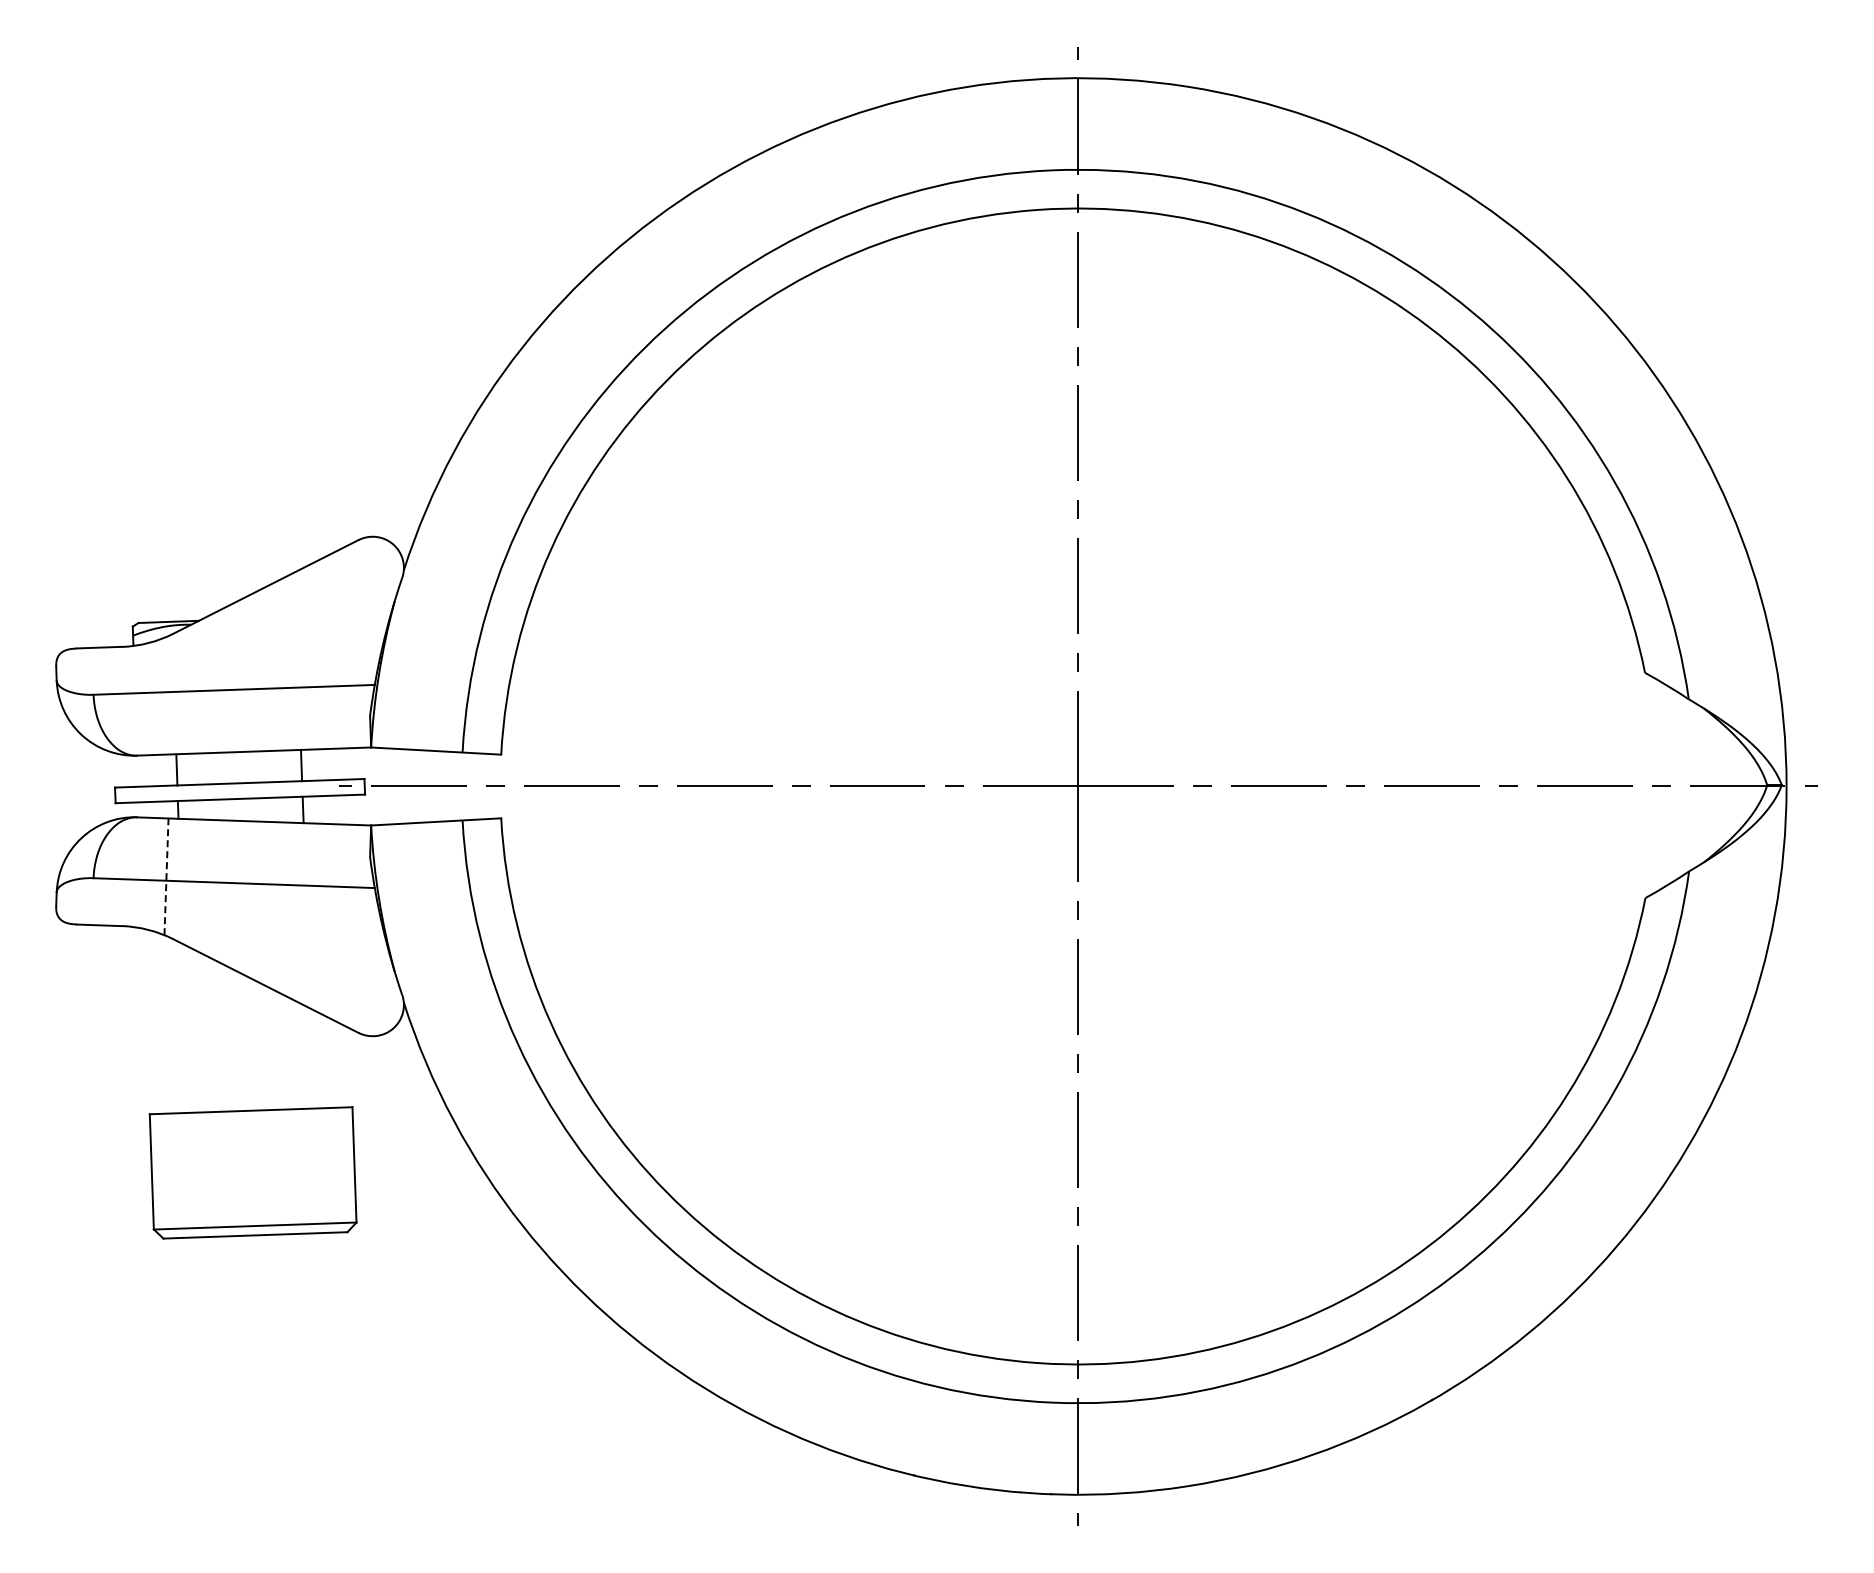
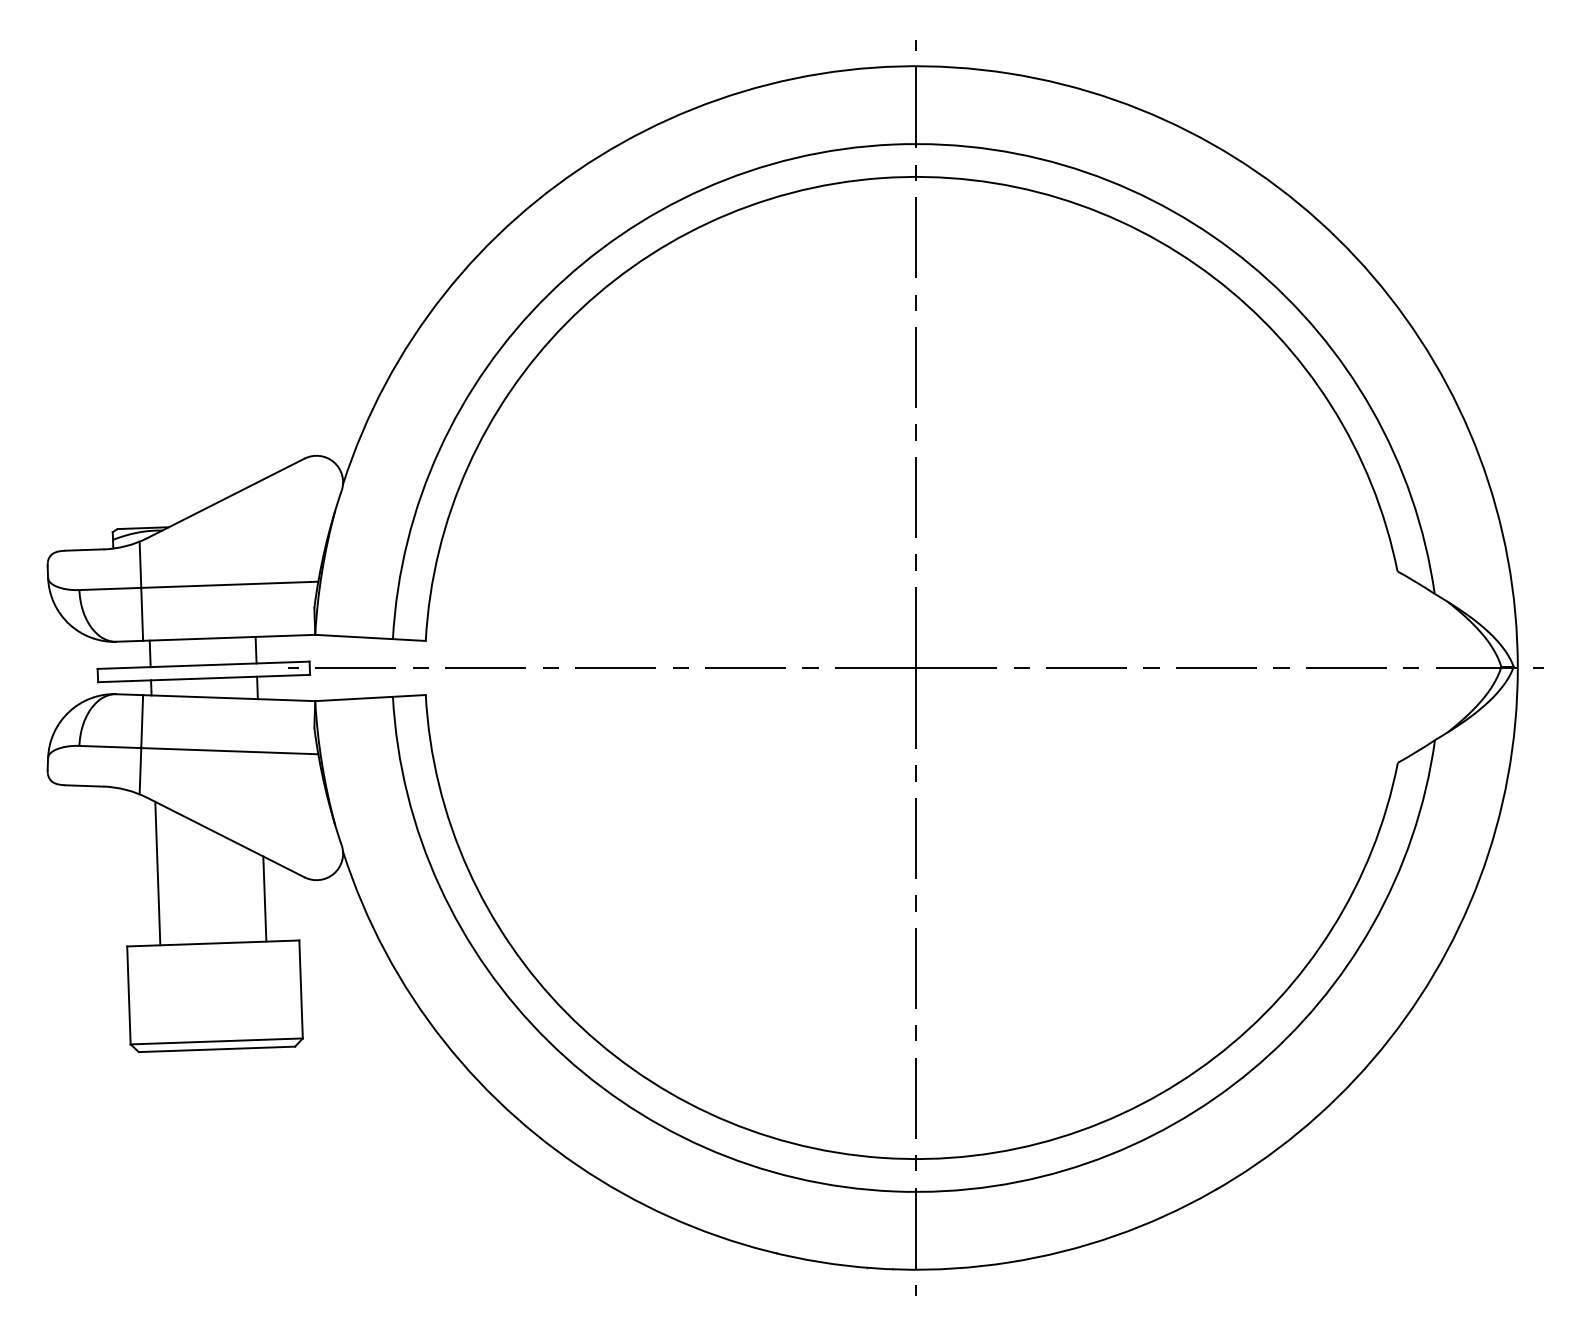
line: (166, 695) -> (141, 590), added
line: (166, 876) -> (141, 744), dashed -> solid
line: (185, 1028) -> (157, 873), added
line: (311, 1058) -> (264, 899), added

